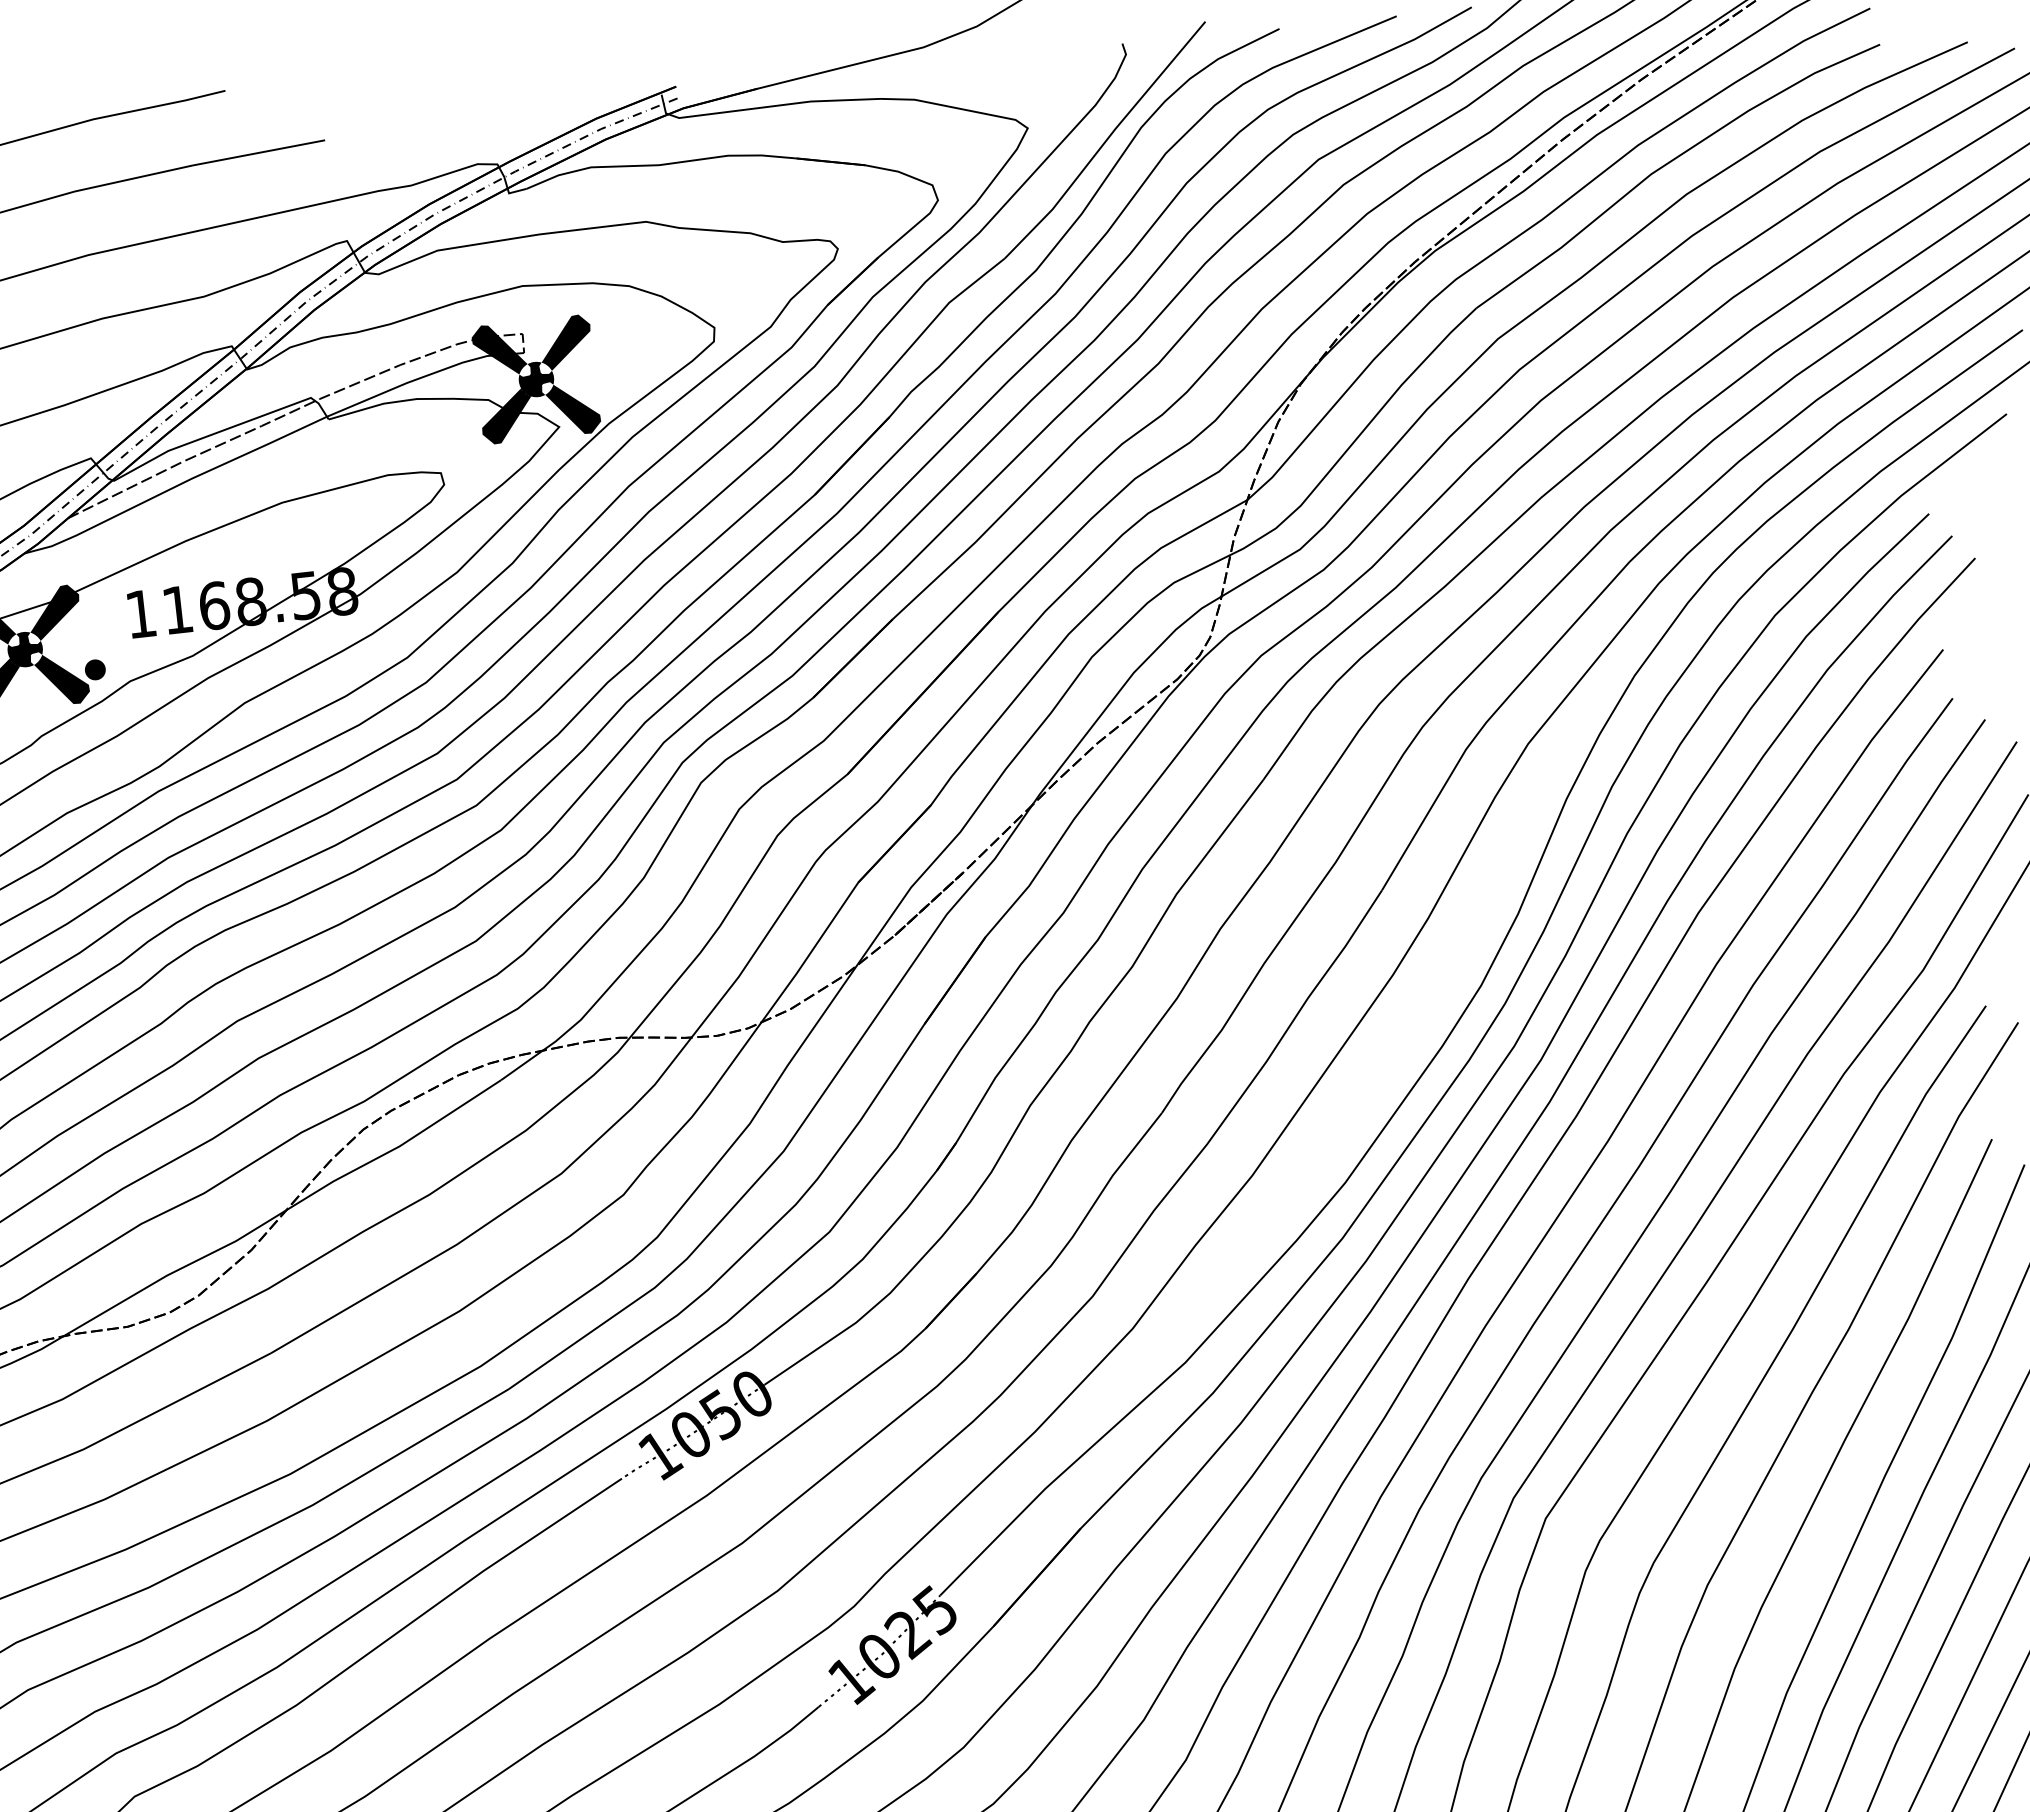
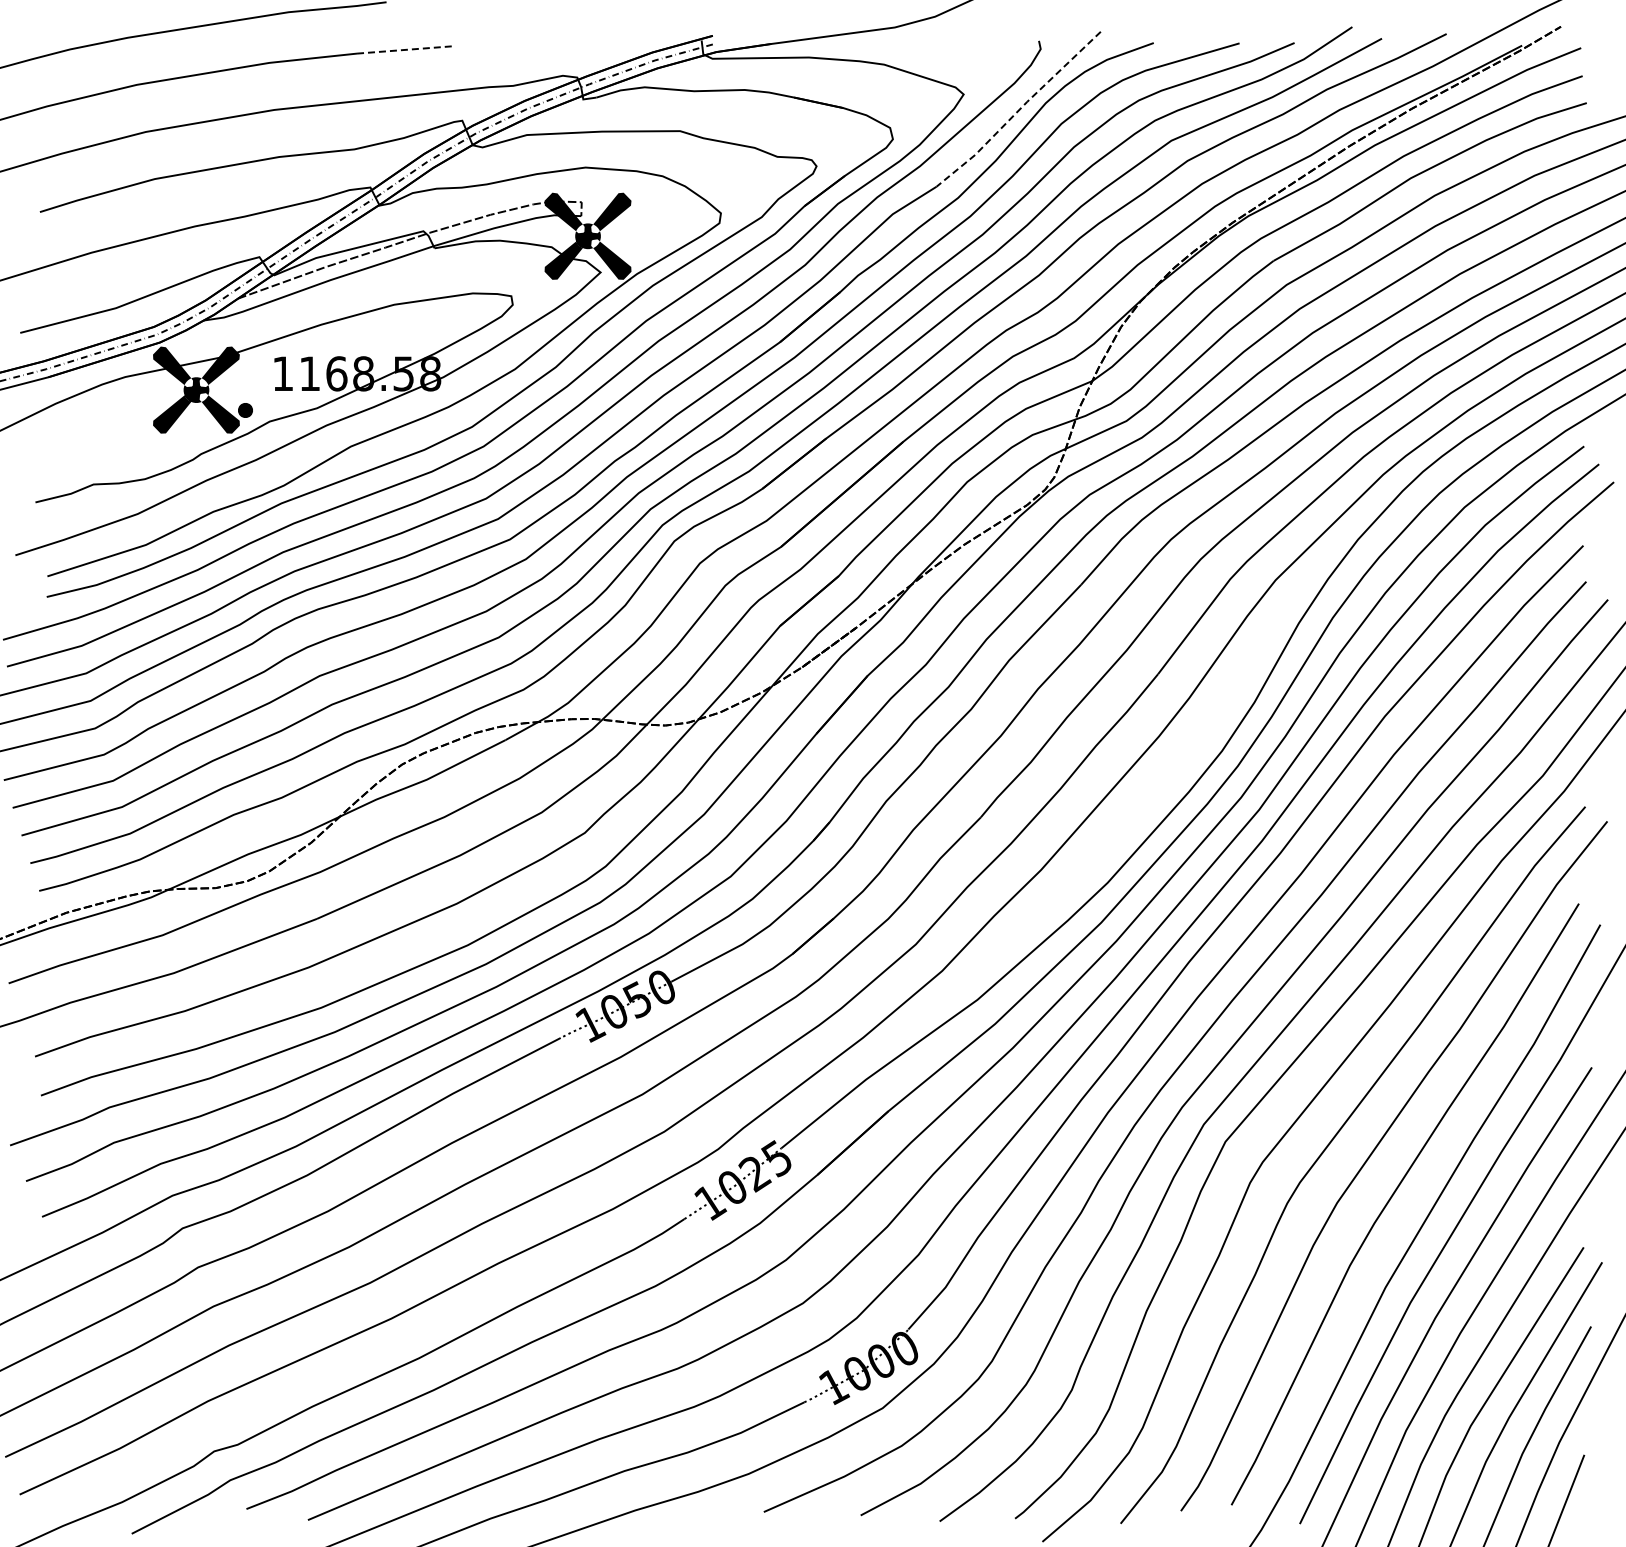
line: (1105, 141) -> (1018, 110), solid -> dashed
line: (258, 152) -> (405, 49), solid -> dashed

